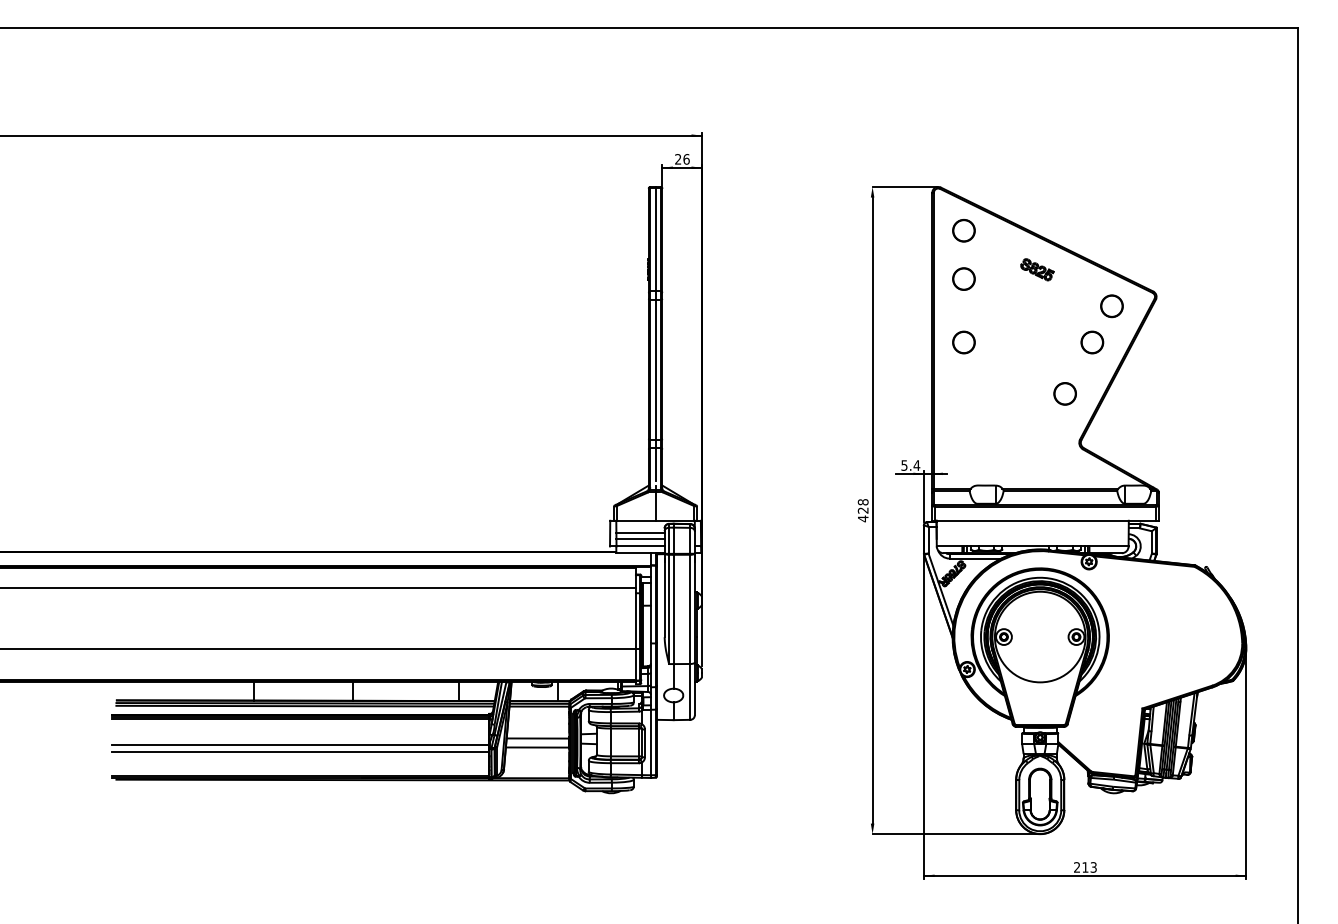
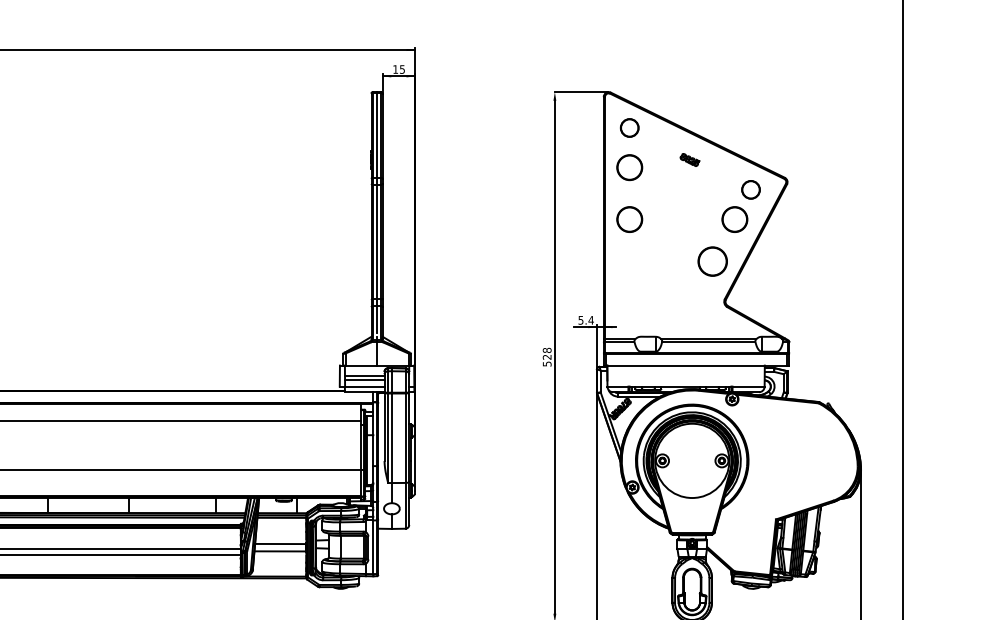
text: (682, 159) -> (399, 69), 26 -> 15
part: (1037, 269) -> (689, 159), size x0.7
circle: (963, 278) -> (629, 167), size x1.4
part: (963, 342) -> (629, 219), size x1.4
part: (1092, 342) -> (735, 219), size x1.4
circle: (1064, 393) -> (712, 261), size x1.6
text: (863, 518) -> (547, 363), 428 -> 528

